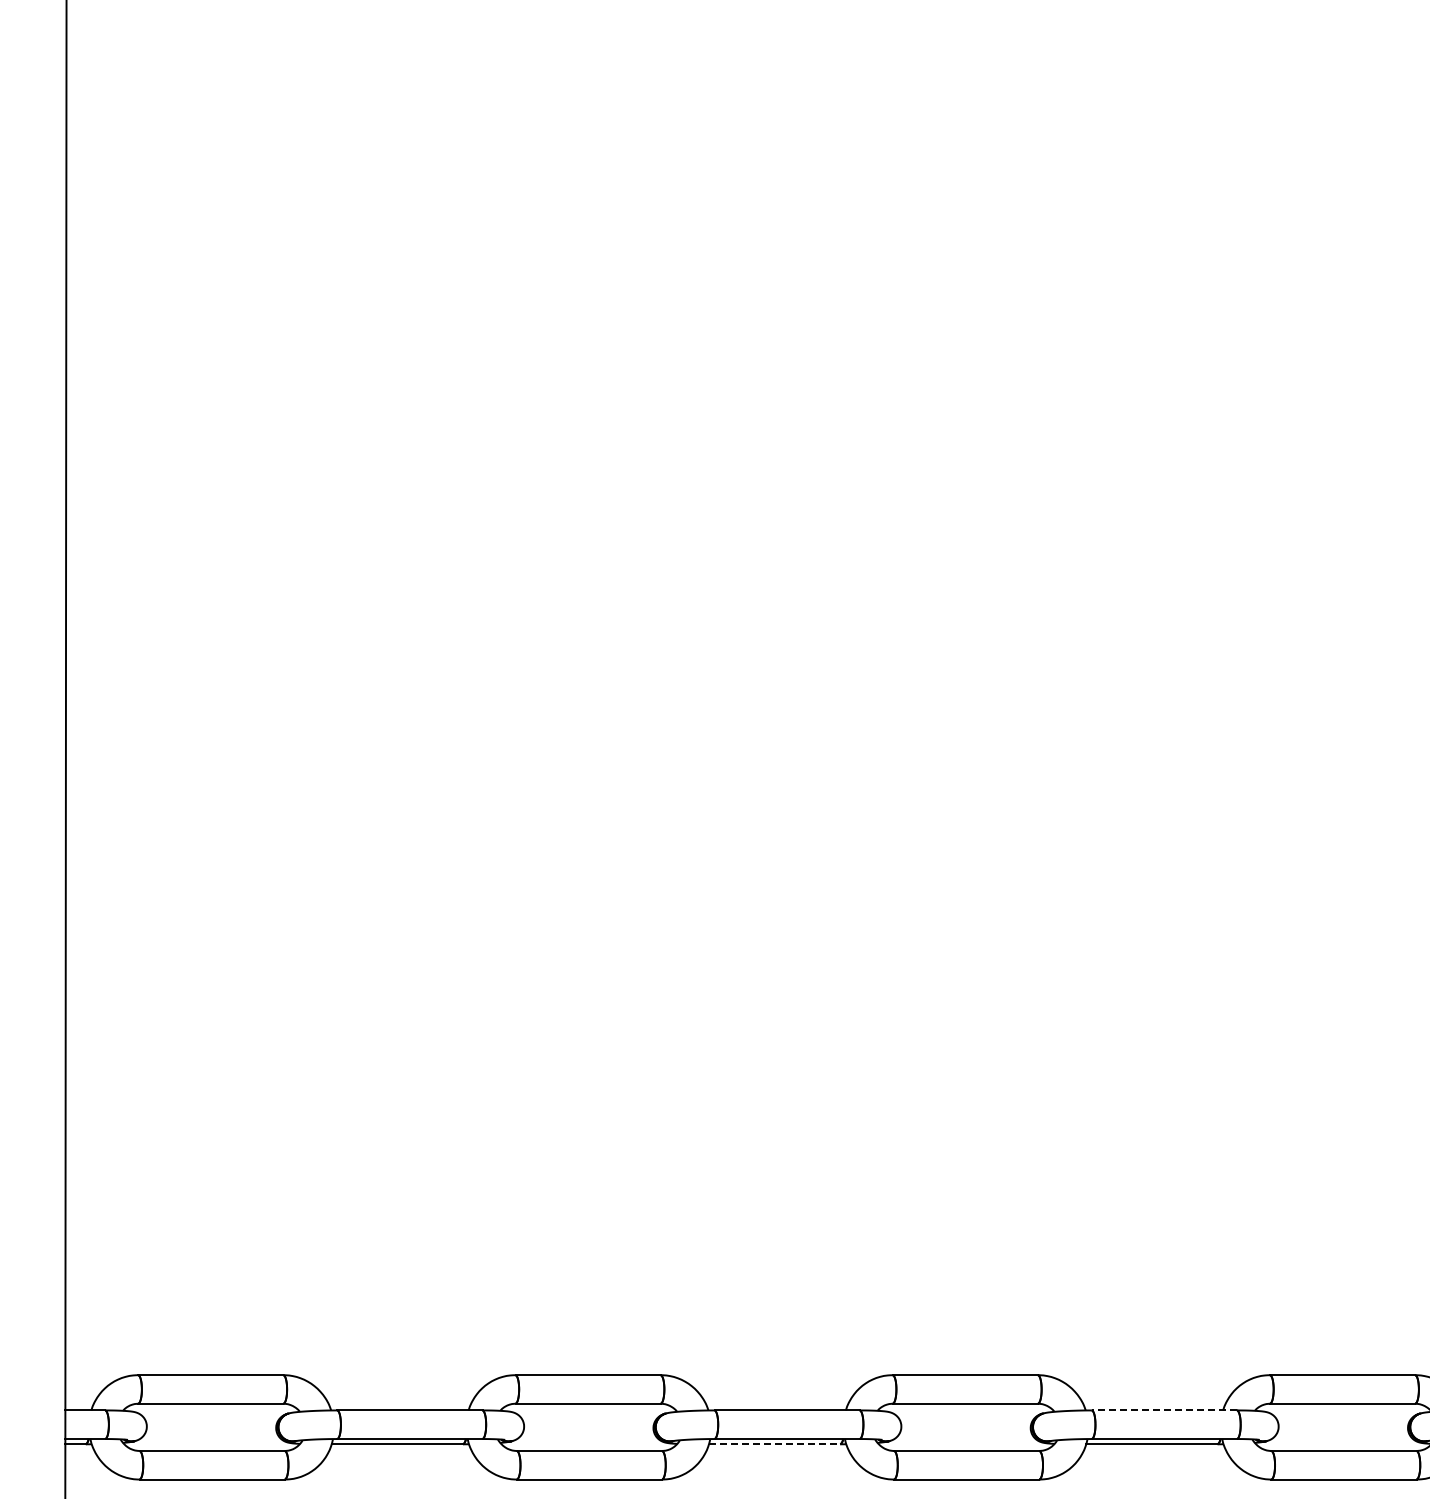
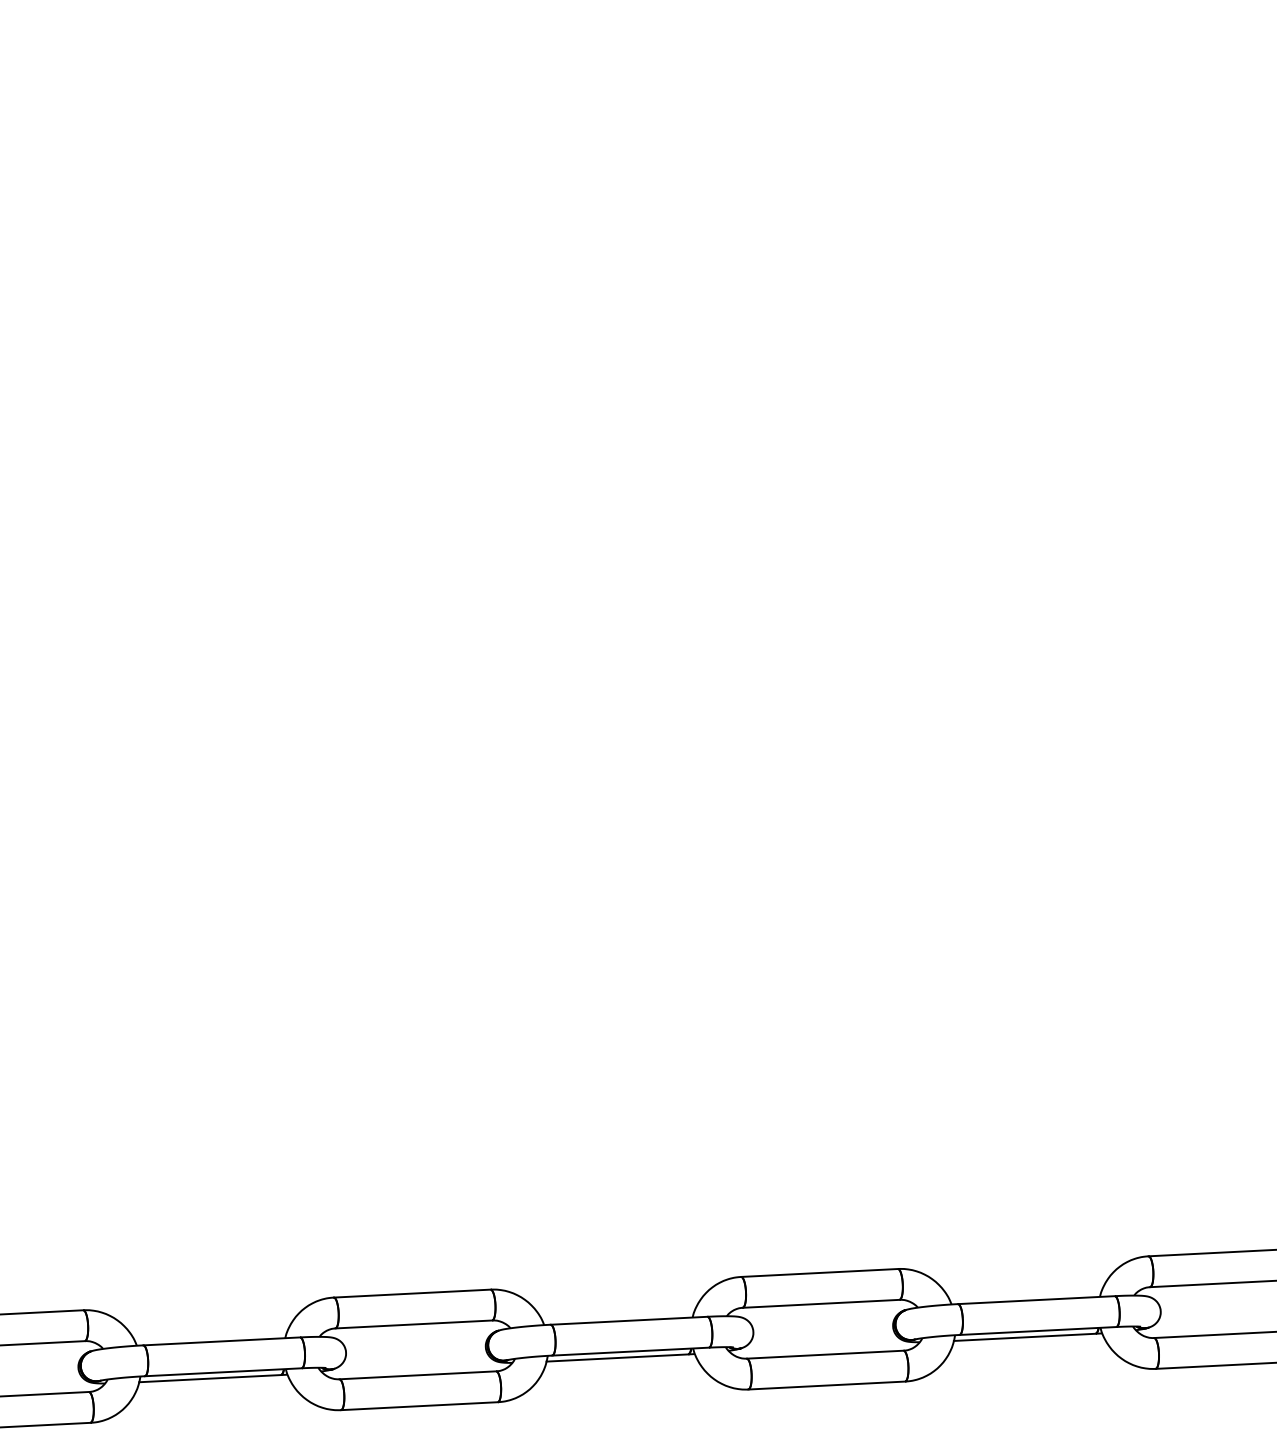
line: (1164, 1410) -> (1036, 1300), dashed -> solid
line: (774, 1444) -> (617, 1358), dashed -> solid

